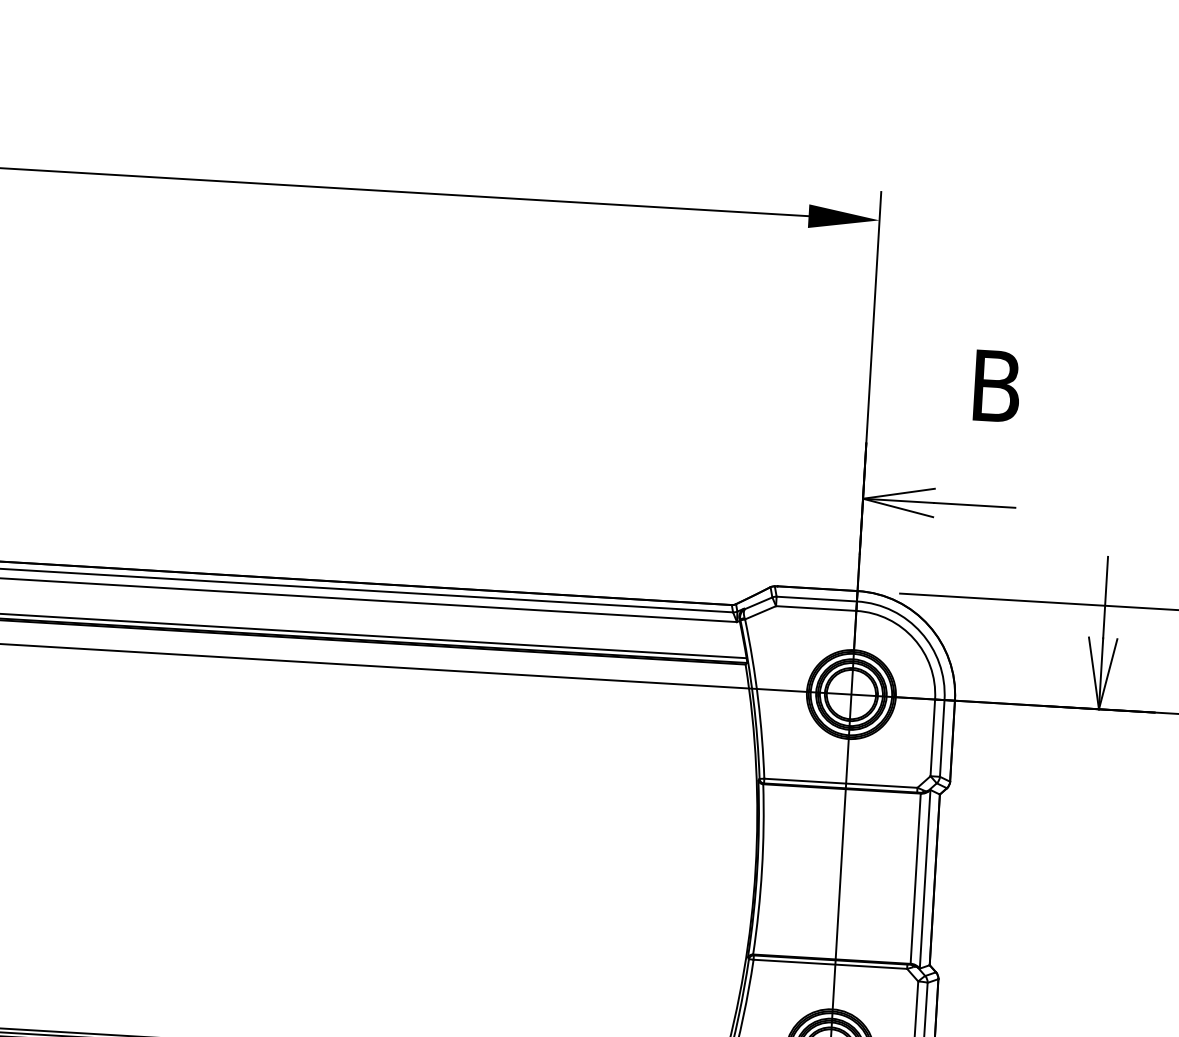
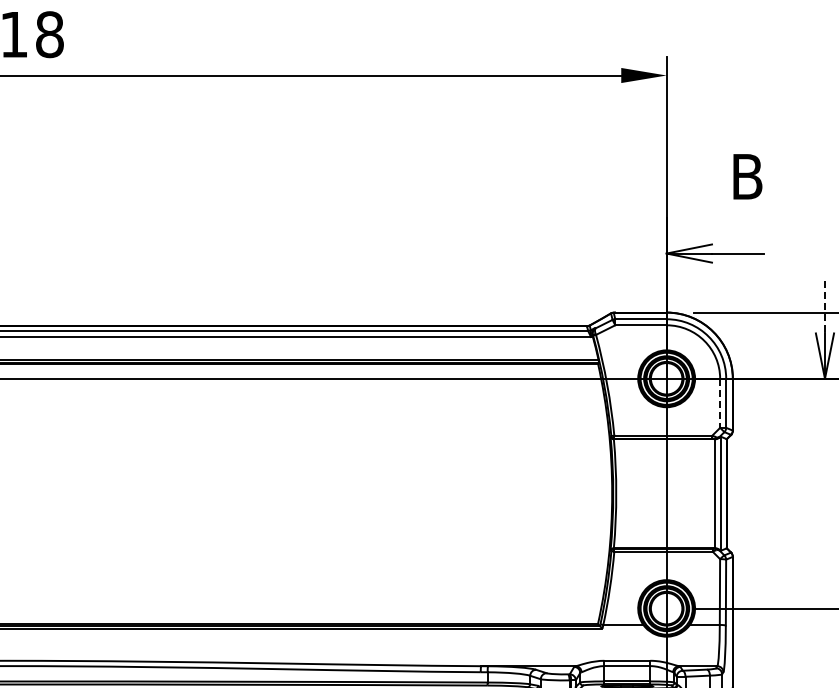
line: (1104, 597) -> (824, 307), solid -> dashed
line: (933, 738) -> (720, 403), solid -> dashed

